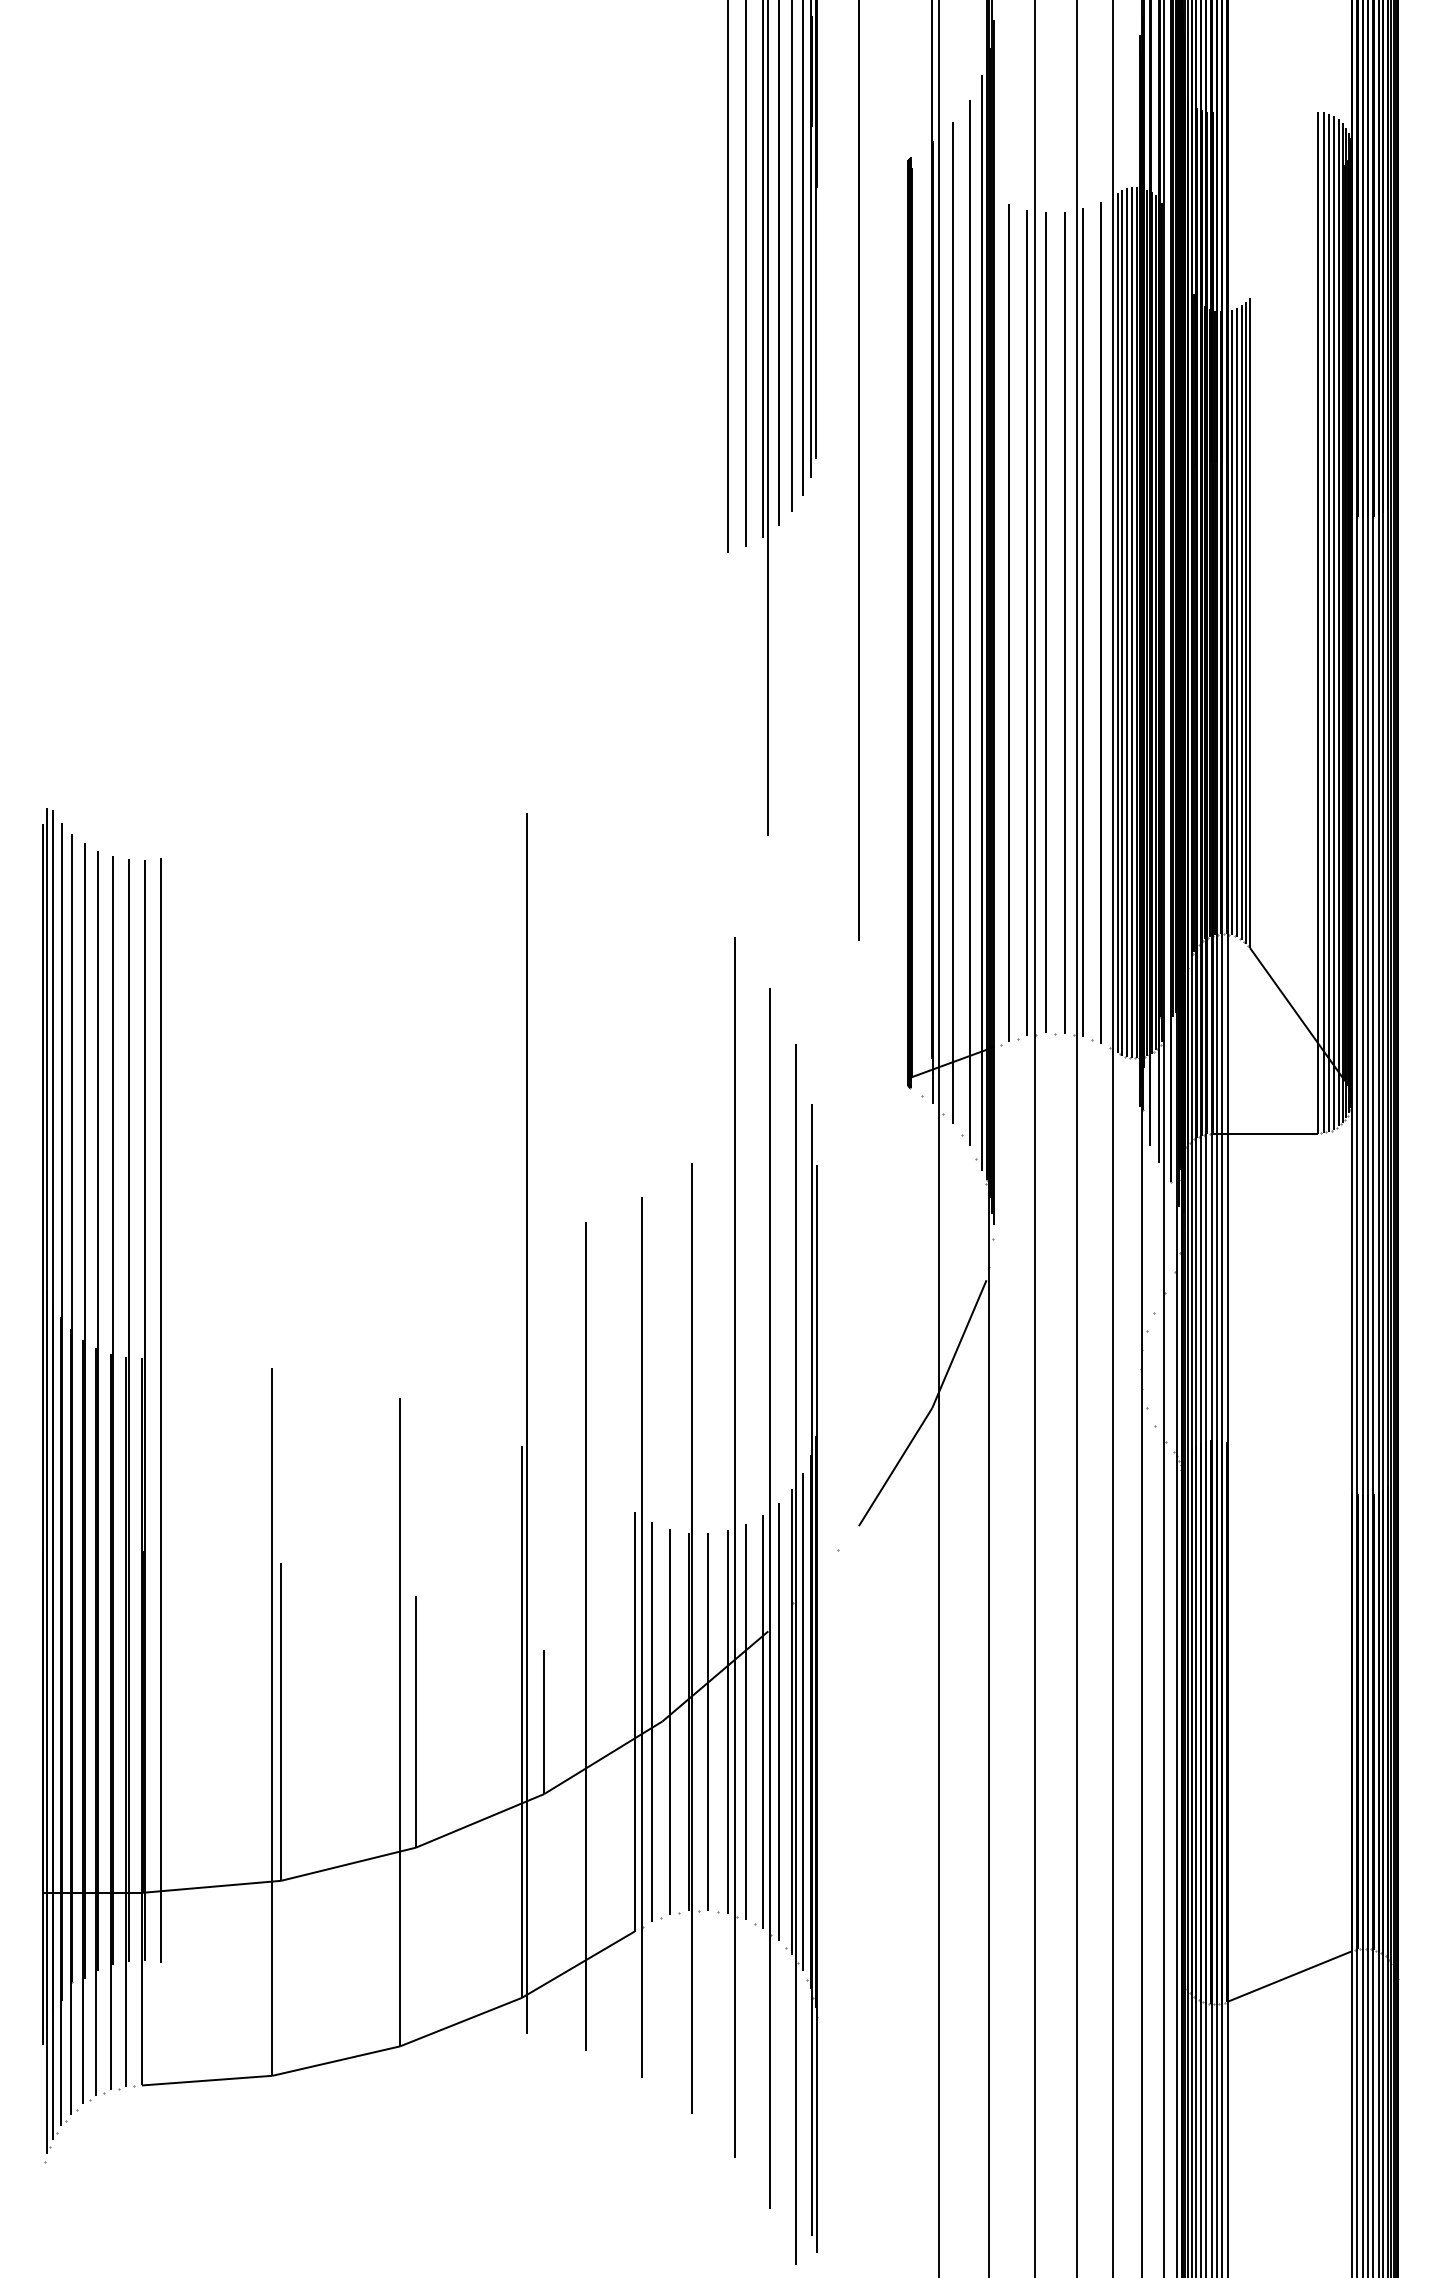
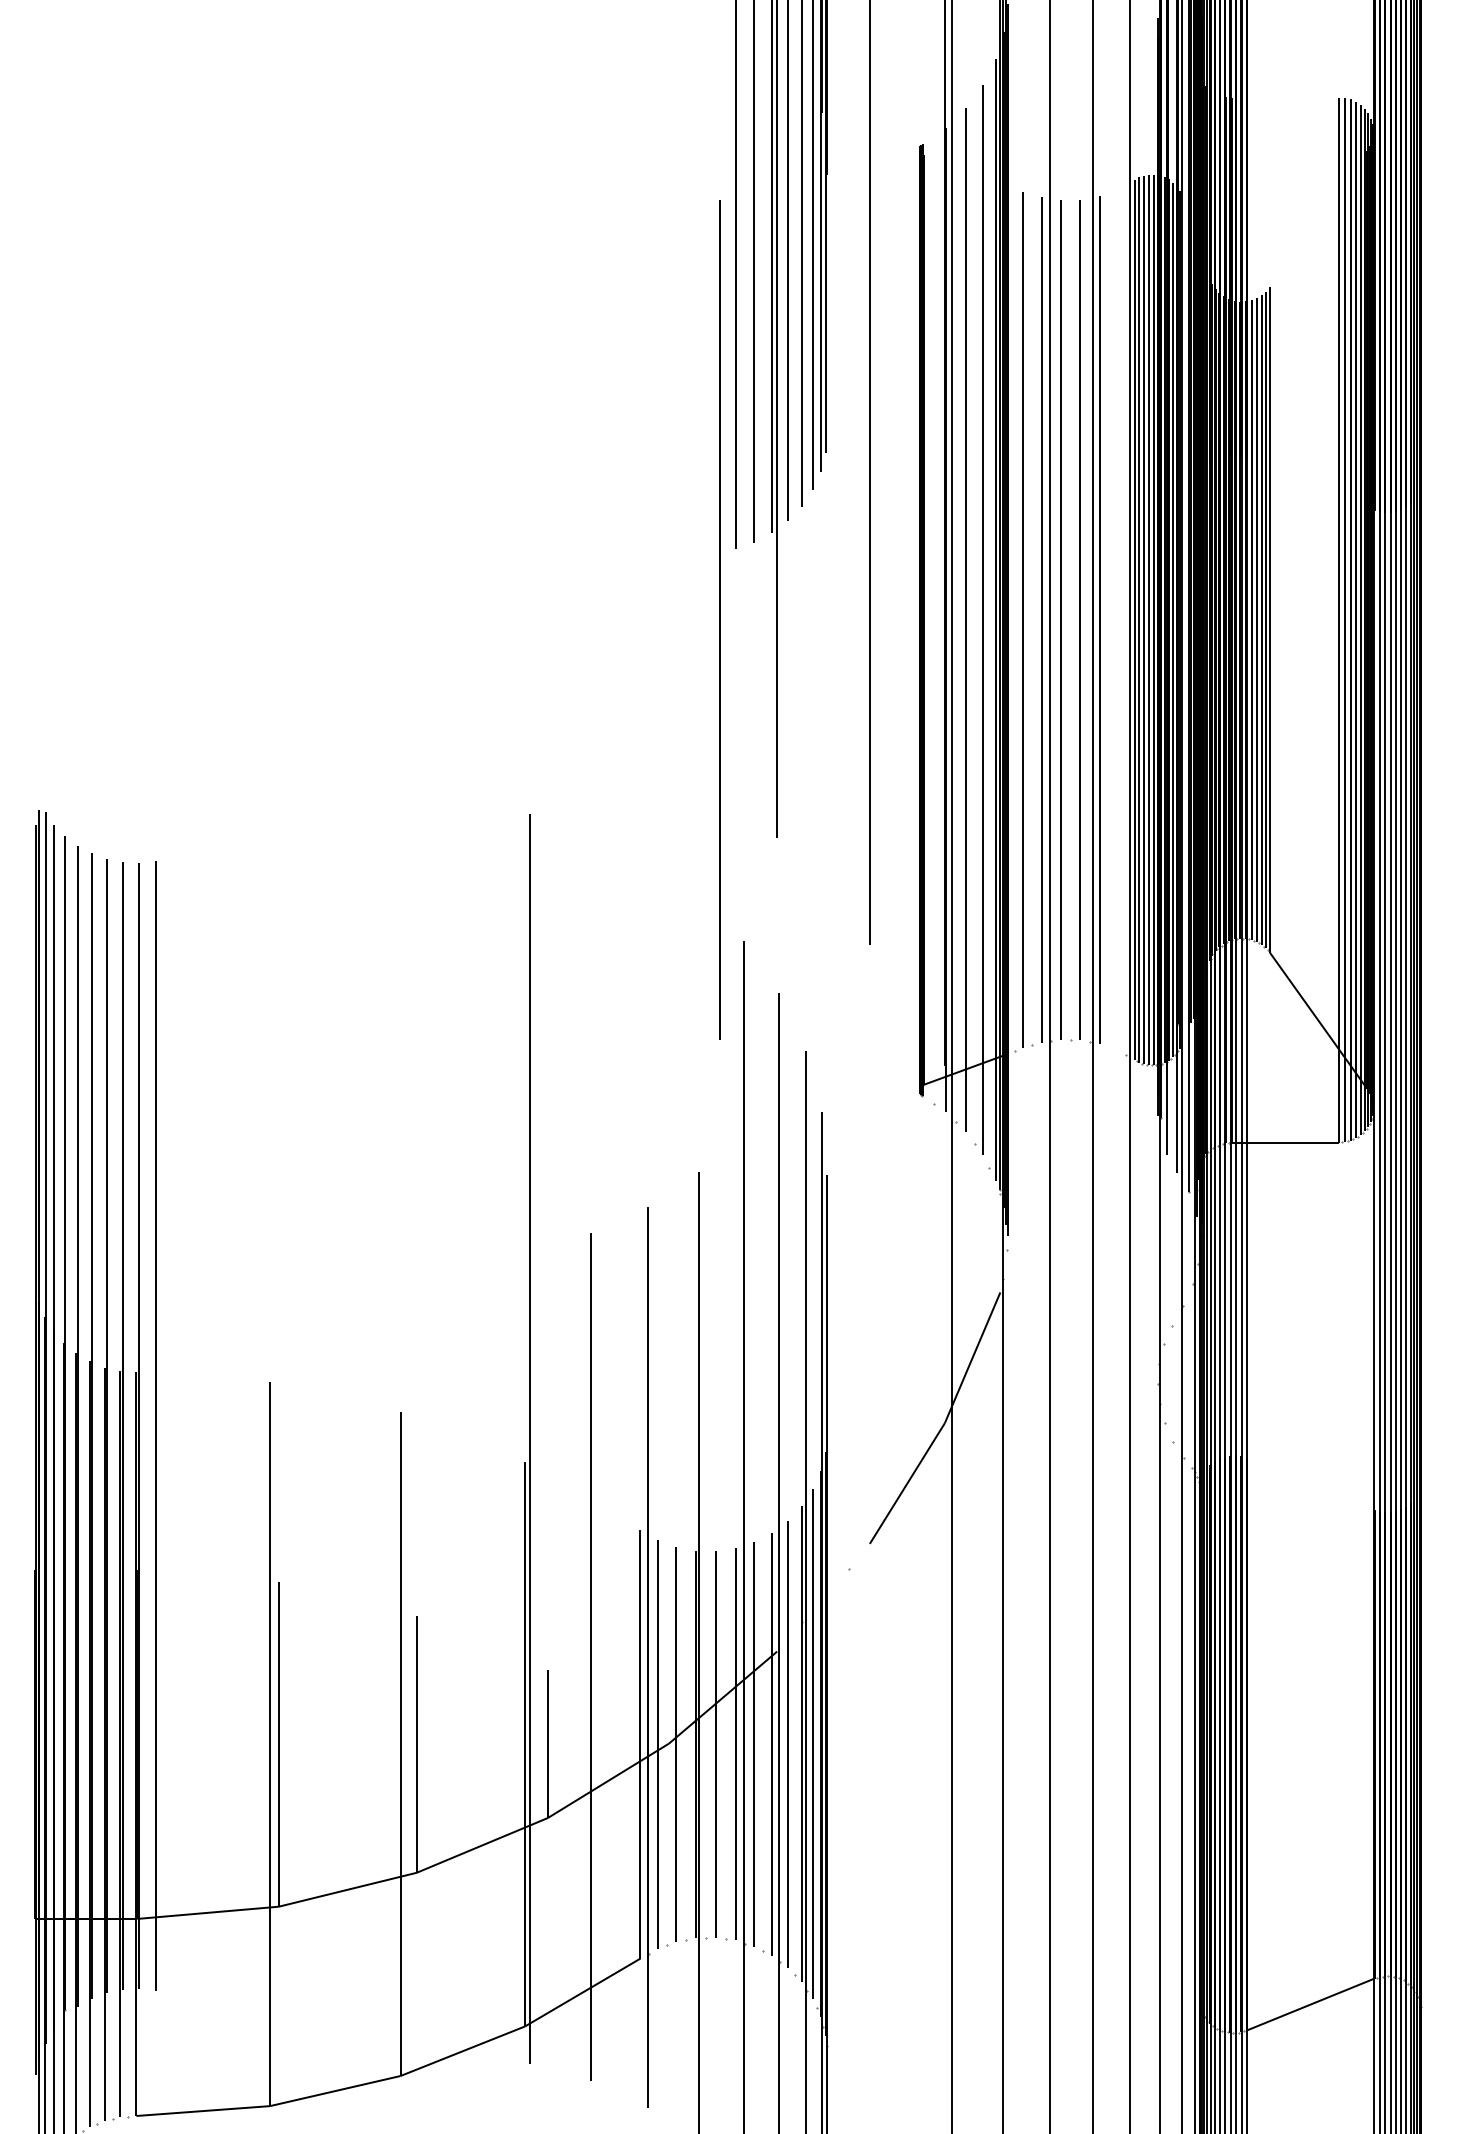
line: (712, 622) -> (720, 619), added
part: (1096, 622) -> (1112, 619), removed

